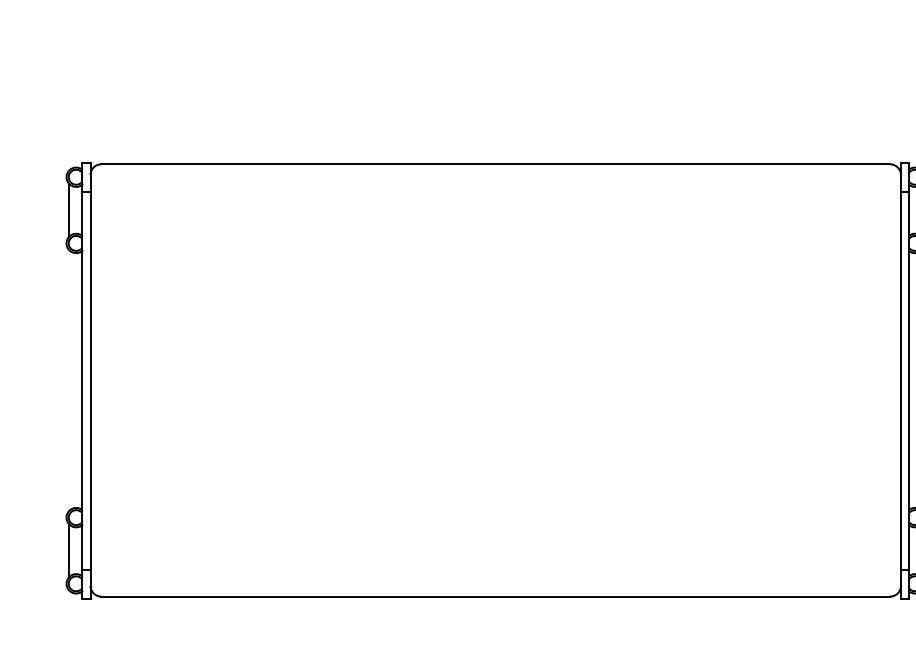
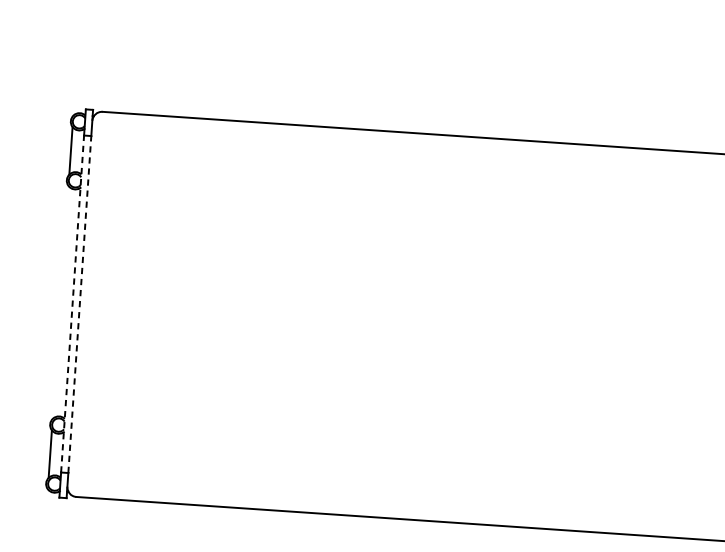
line: (82, 380) -> (72, 303), solid -> dashed
line: (90, 380) -> (79, 303), solid -> dashed

